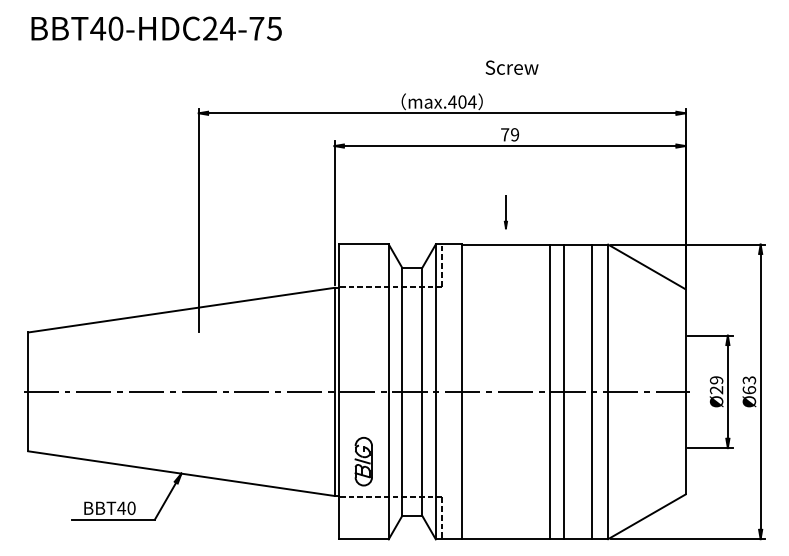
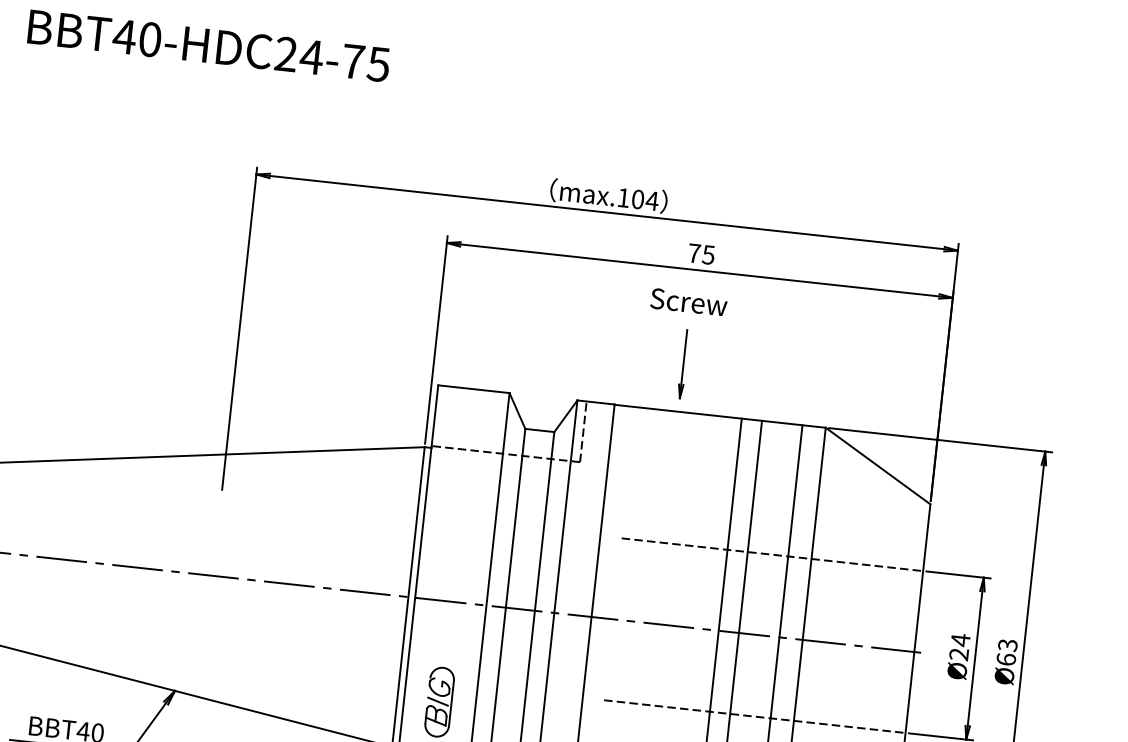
text: (511, 67) -> (688, 301), moved
text: (452, 101) -> (623, 197), max.404 -> max.104
text: (514, 134) -> (707, 254), 79 -> 75
part: (505, 211) -> (682, 363), size x1.43
line: (580, 335) -> (771, 554), added
text: (716, 380) -> (960, 640), 29 -> 24
line: (580, 448) -> (753, 717), added

